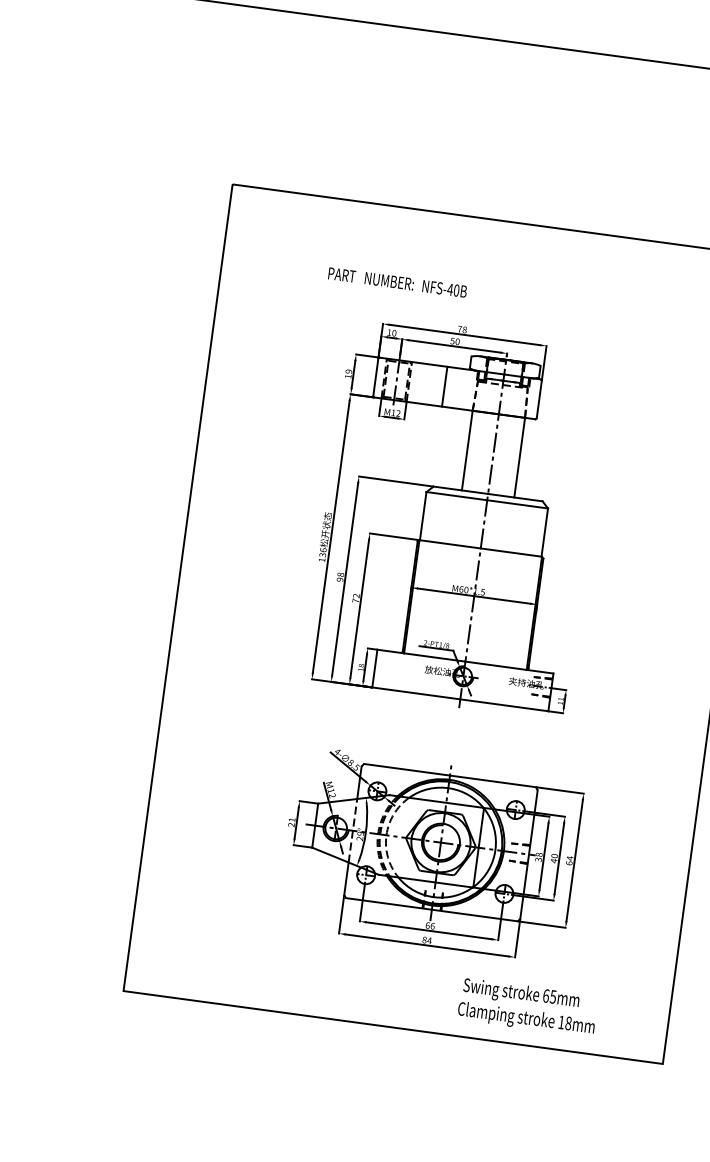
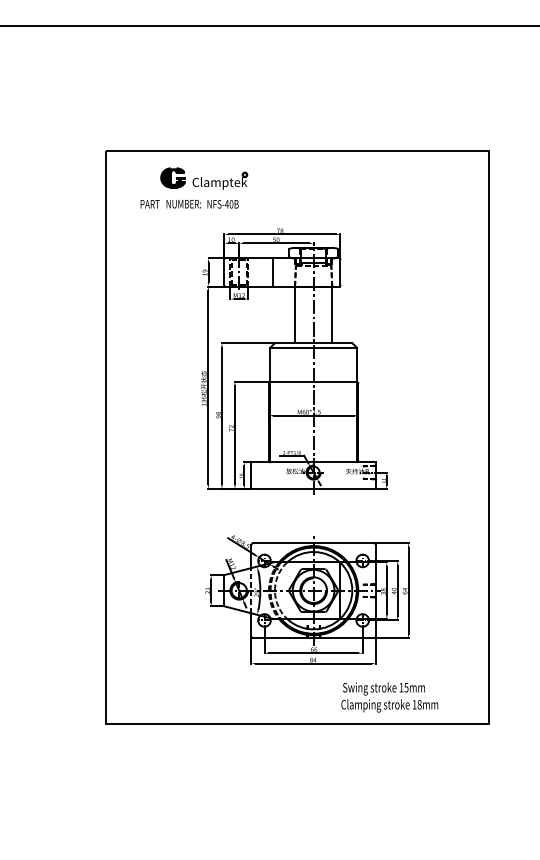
part: (365, 241) -> (204, 178), added
text: (397, 282) -> (189, 204), moved
text: (546, 995) -> (401, 687), 65mm -> 15mm

